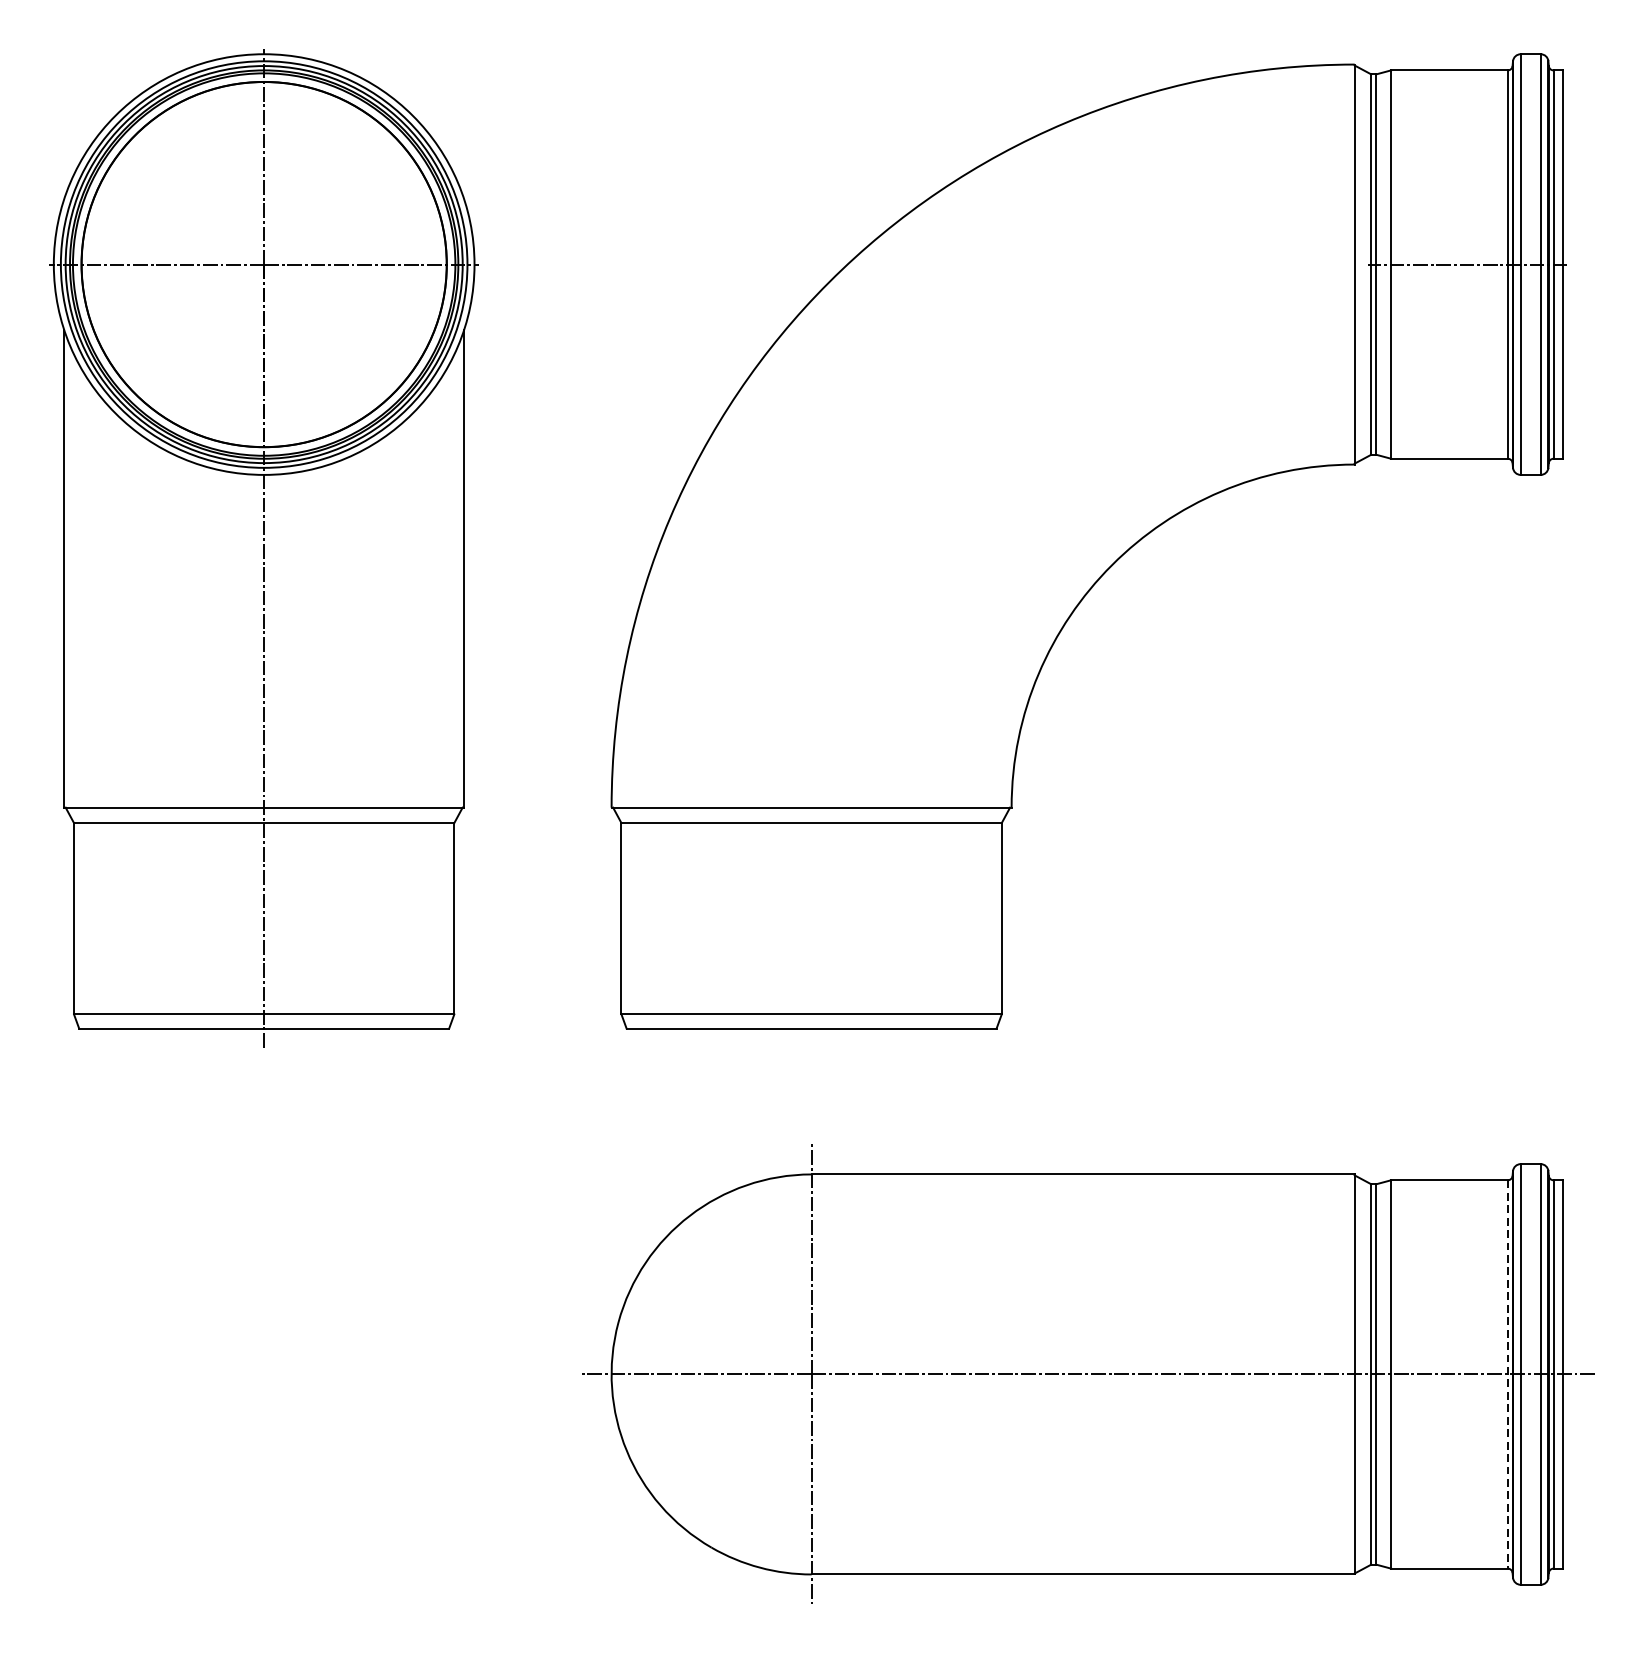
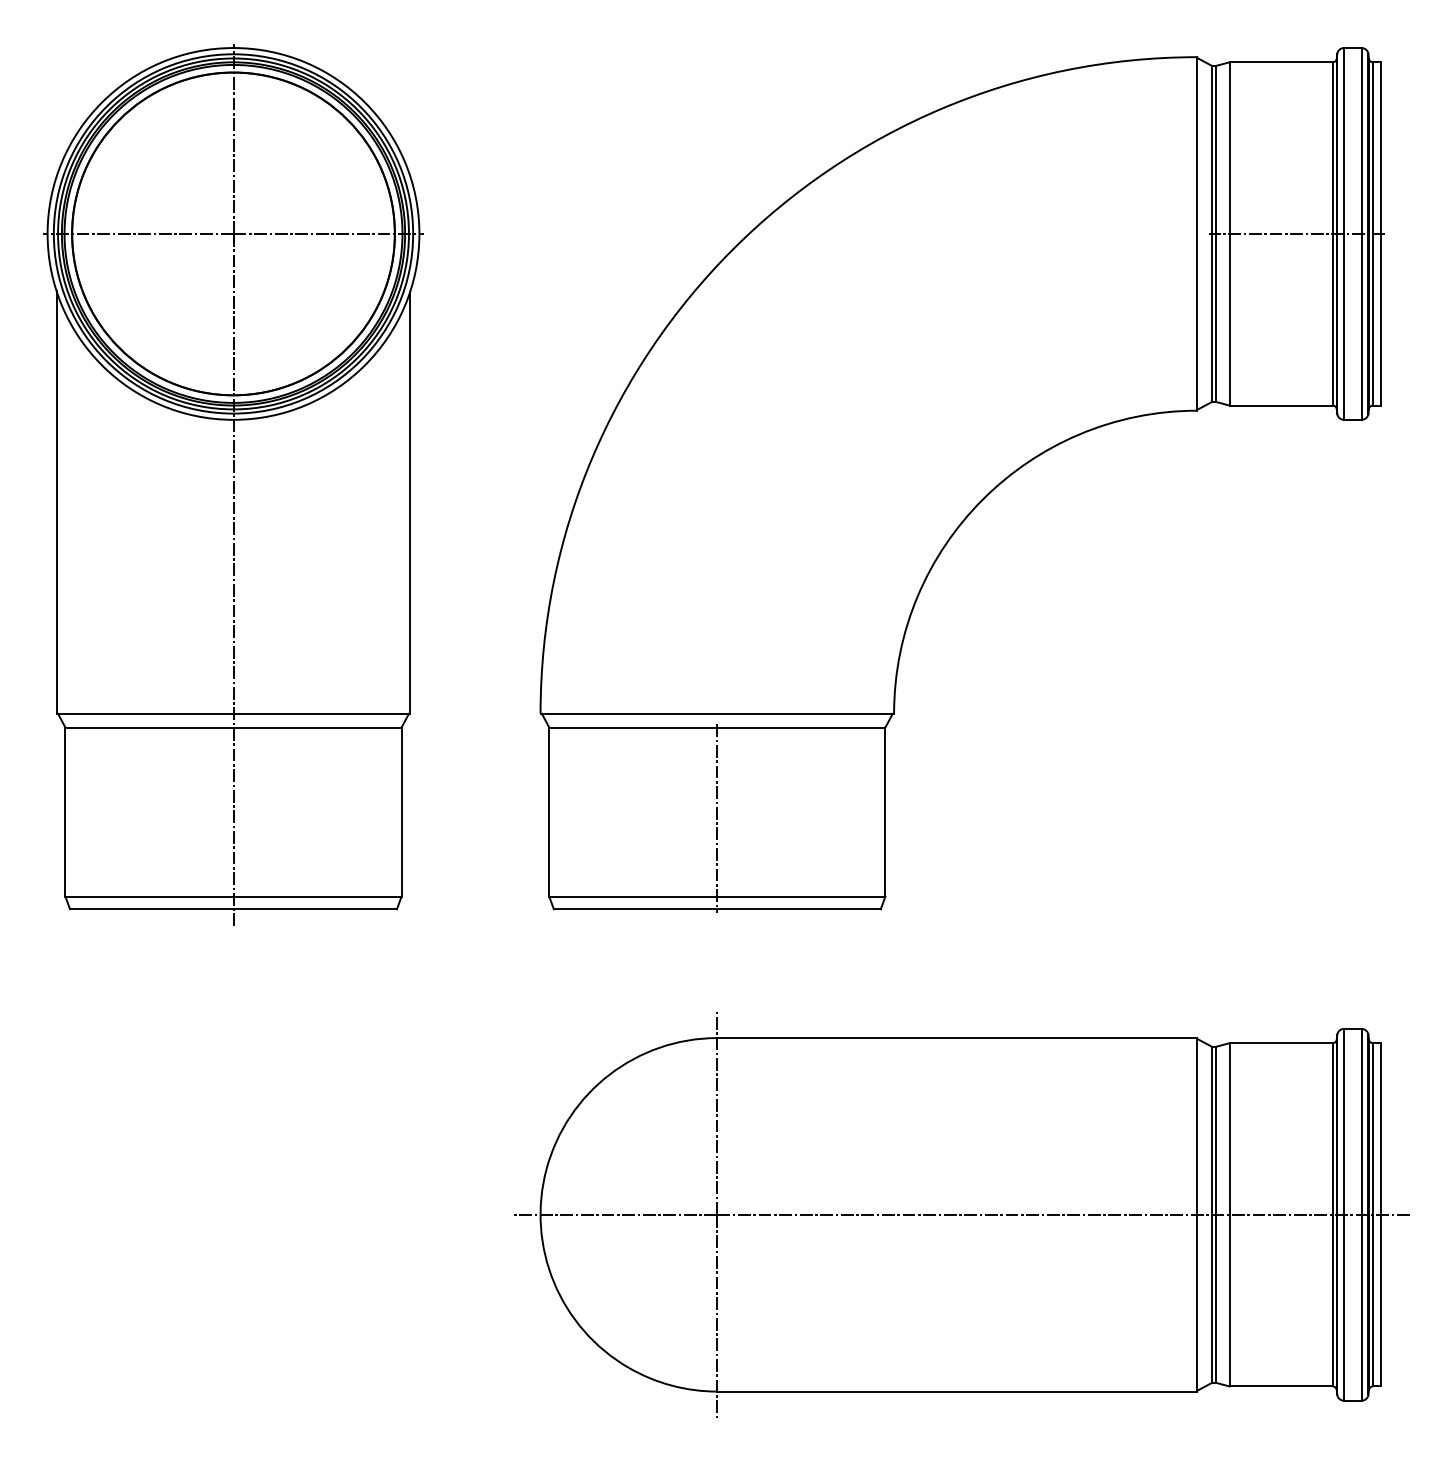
line: (811, 926) -> (717, 818), added
line: (1507, 1374) -> (1332, 1214), dashed -> solid

